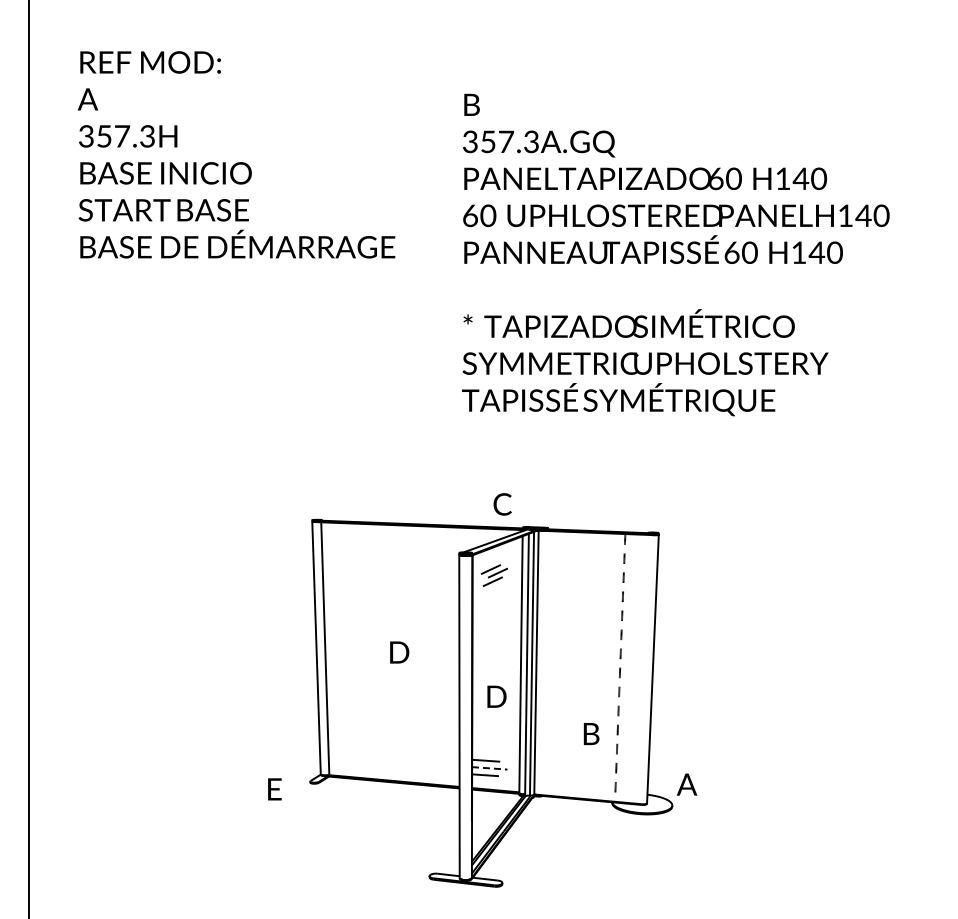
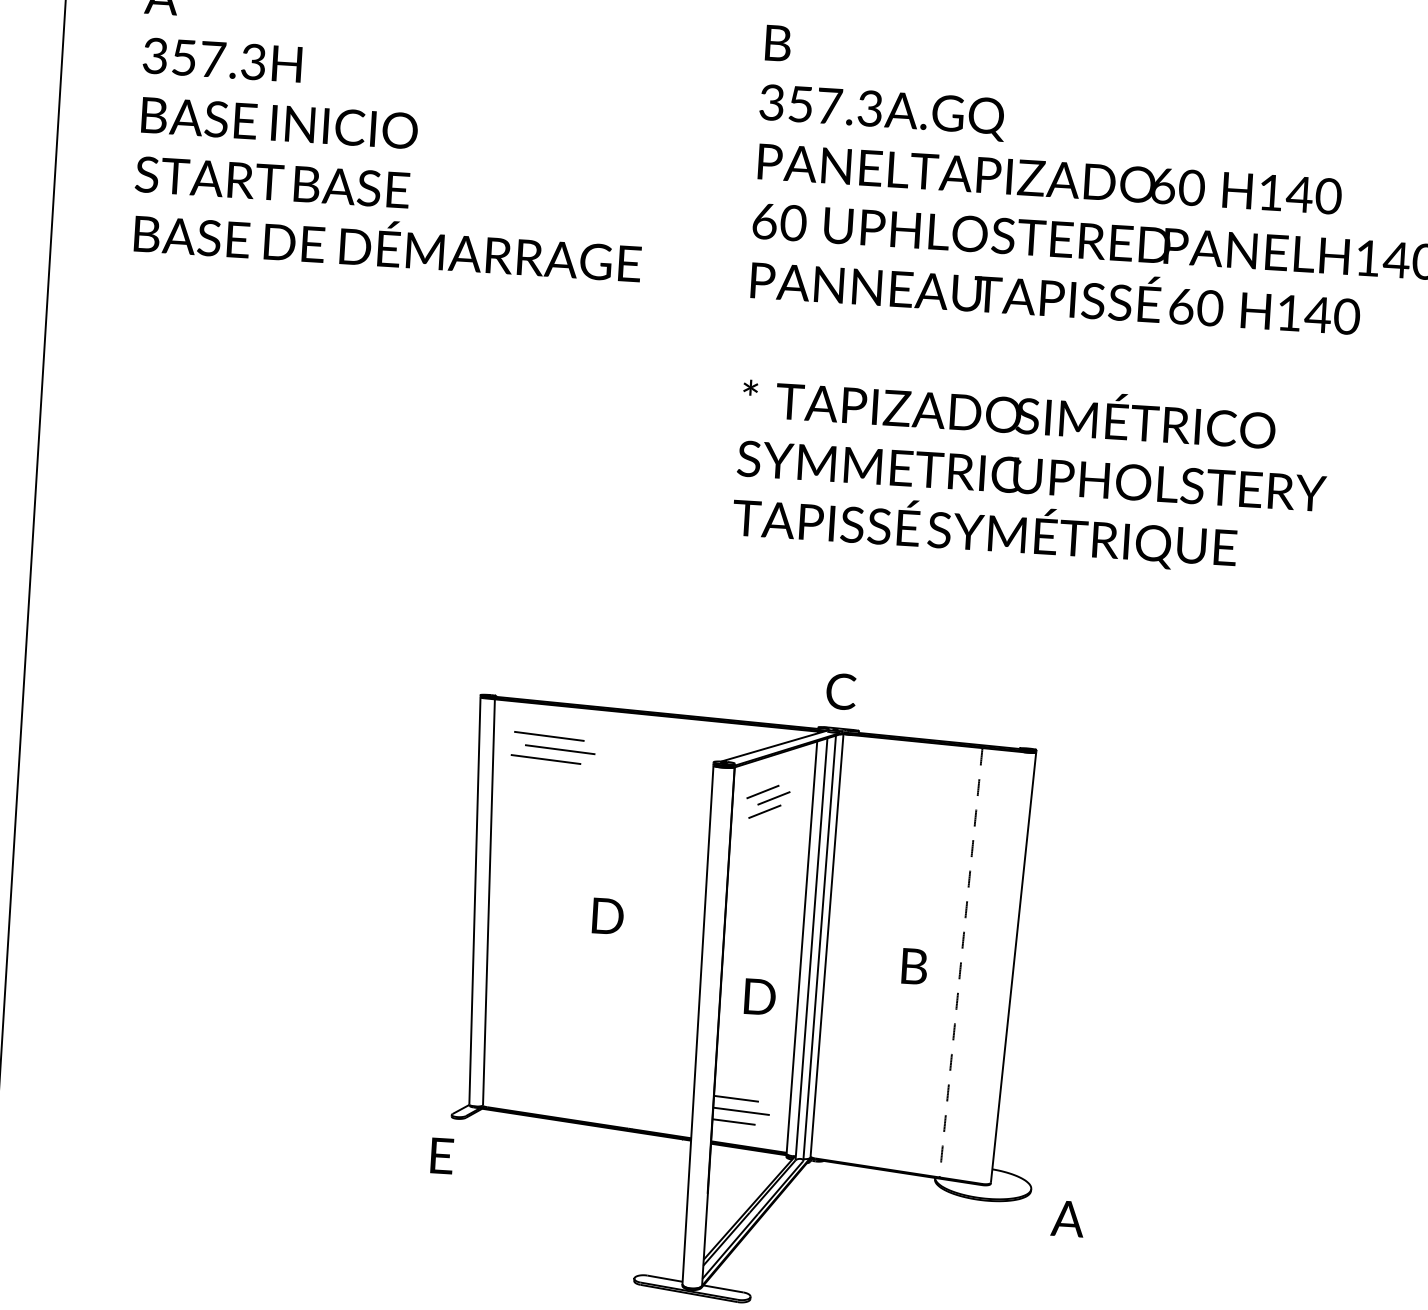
text: (502, 504) -> (840, 691), moved
part: (359, 549) -> (553, 746), added
text: (591, 733) -> (914, 965), moved
line: (489, 768) -> (741, 1111), dashed -> solid
text: (687, 784) -> (1068, 1218), moved
text: (274, 789) -> (441, 1156), moved

